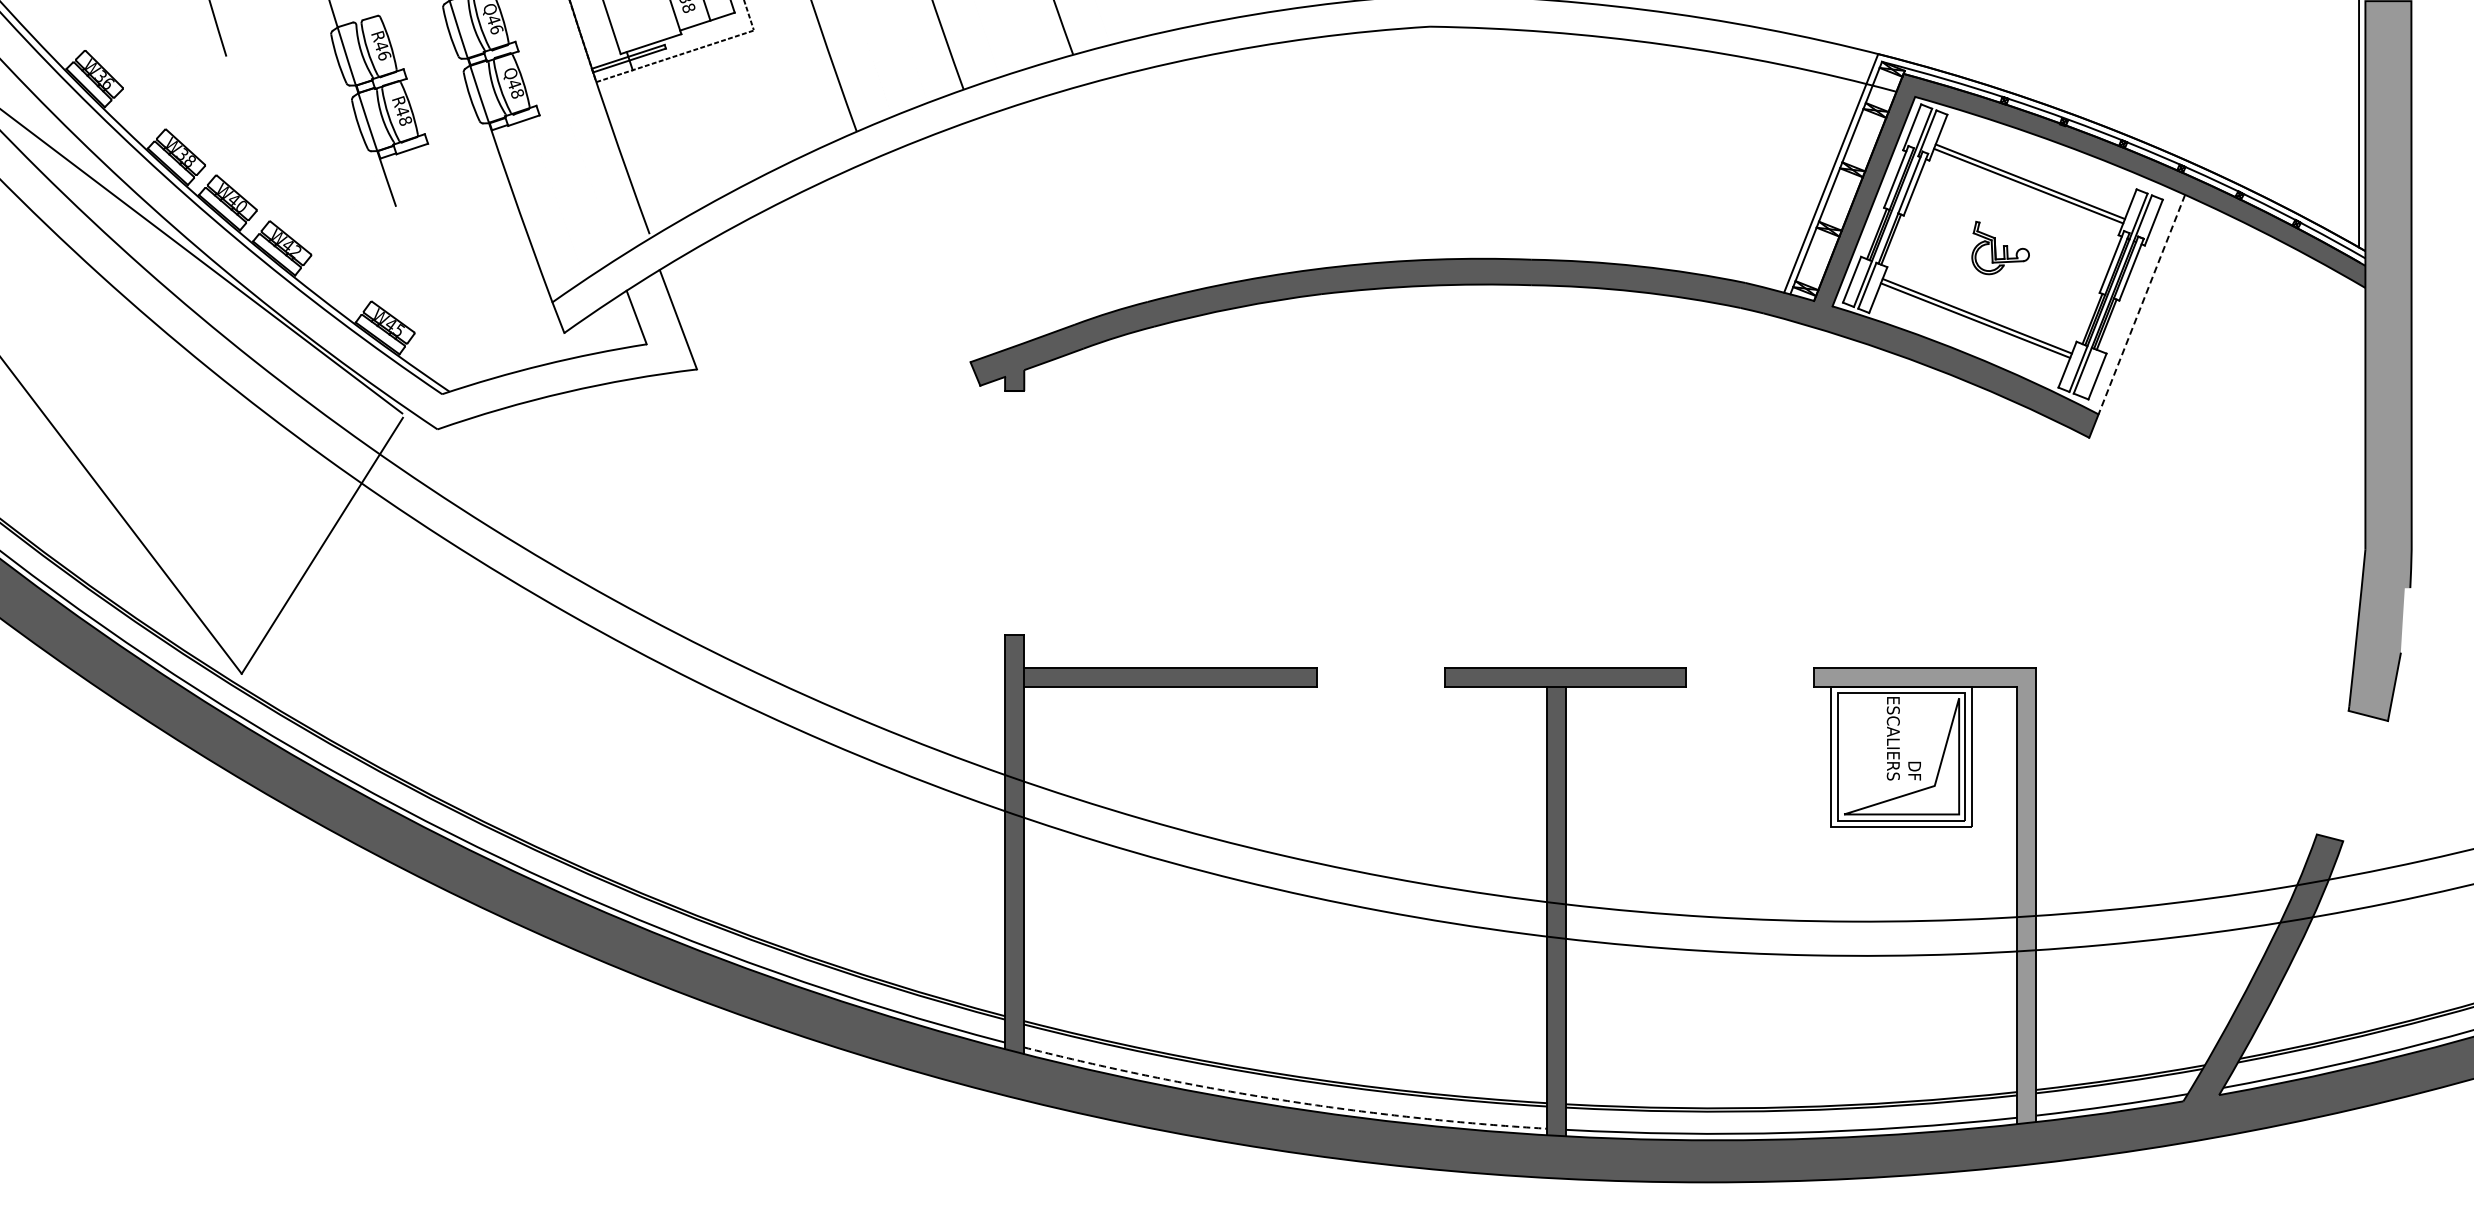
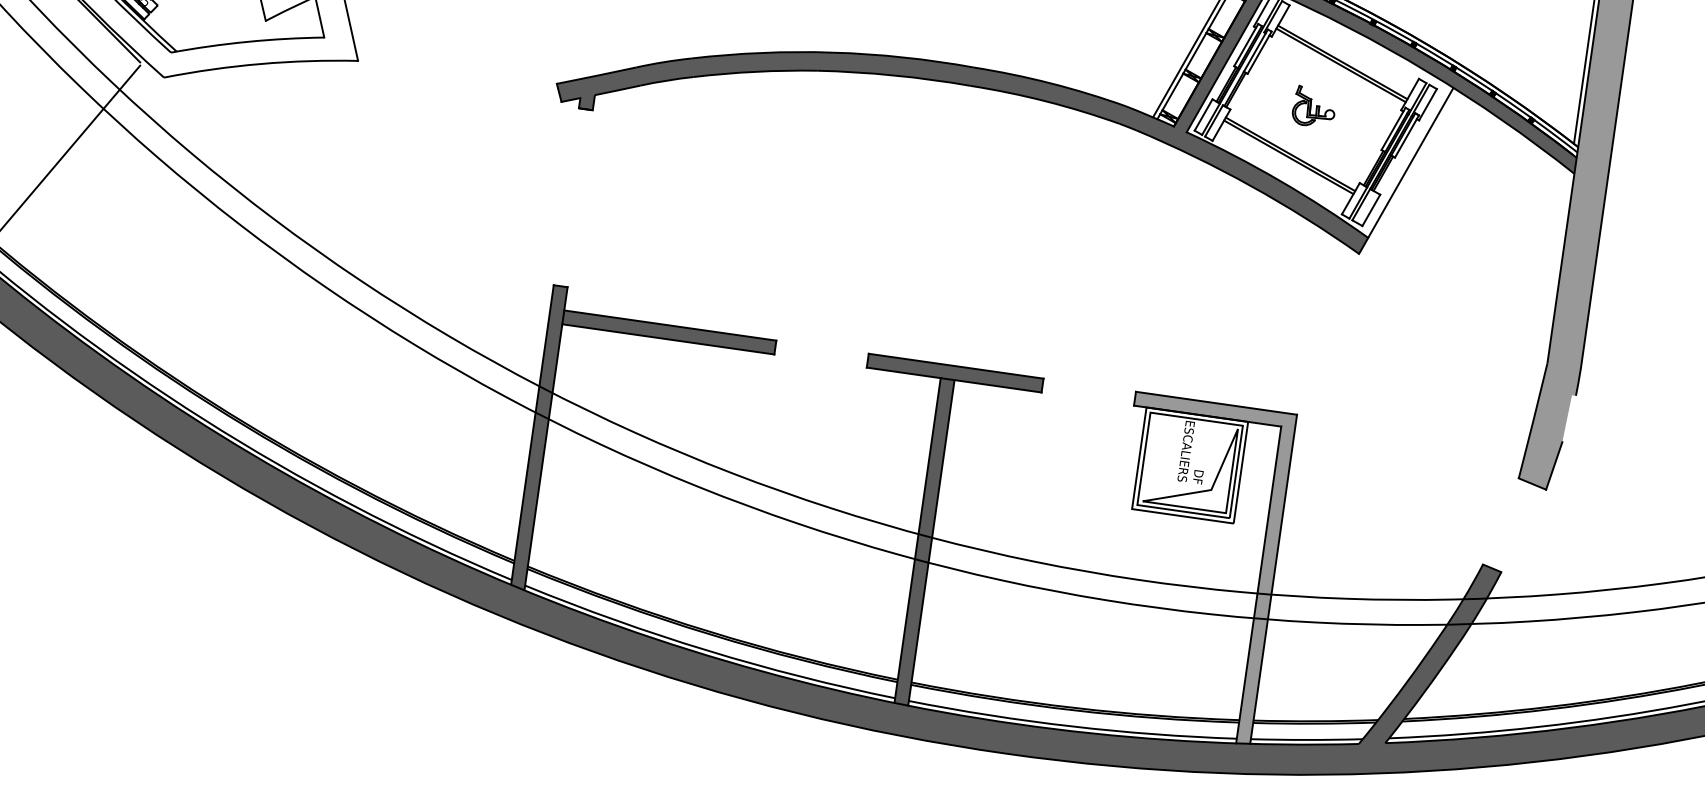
line: (2141, 304) -> (1410, 162), dashed -> solid
arc: (1283, 1100) -> (707, 650), dashed -> solid

